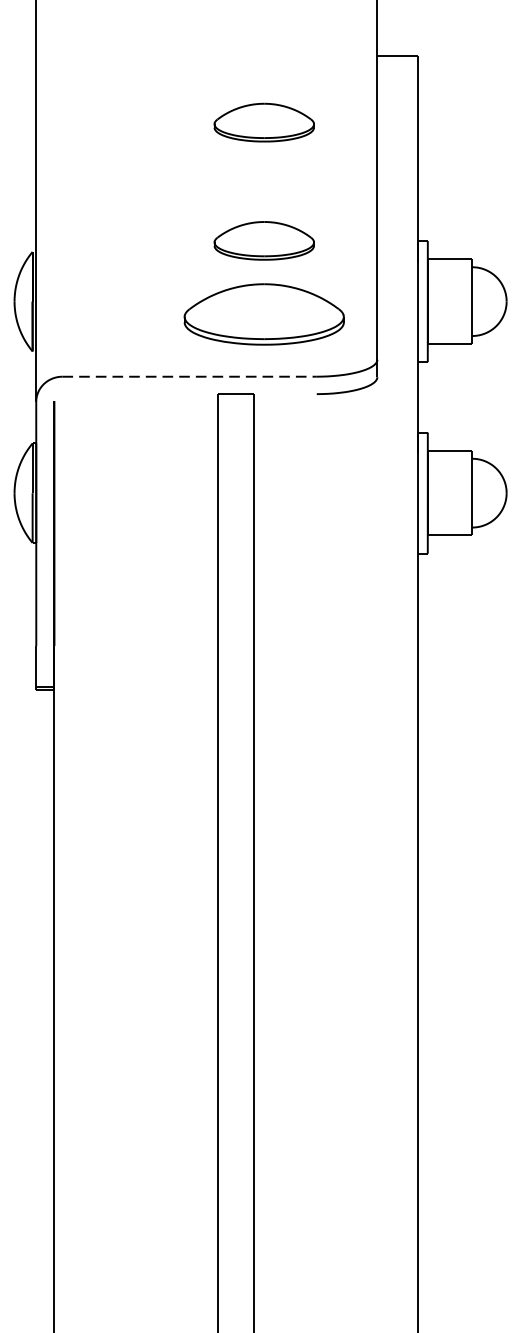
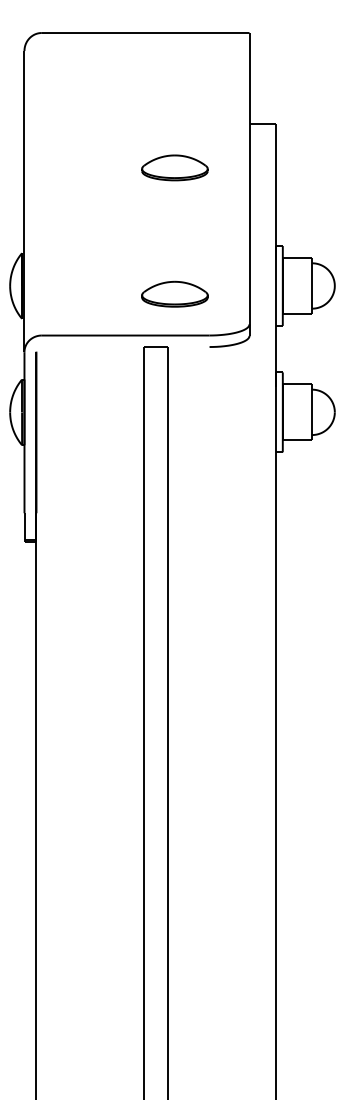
part: (263, 240) -> (174, 245), removed
part: (263, 313) -> (174, 293), size x0.62
line: (189, 376) -> (125, 335), dashed -> solid

